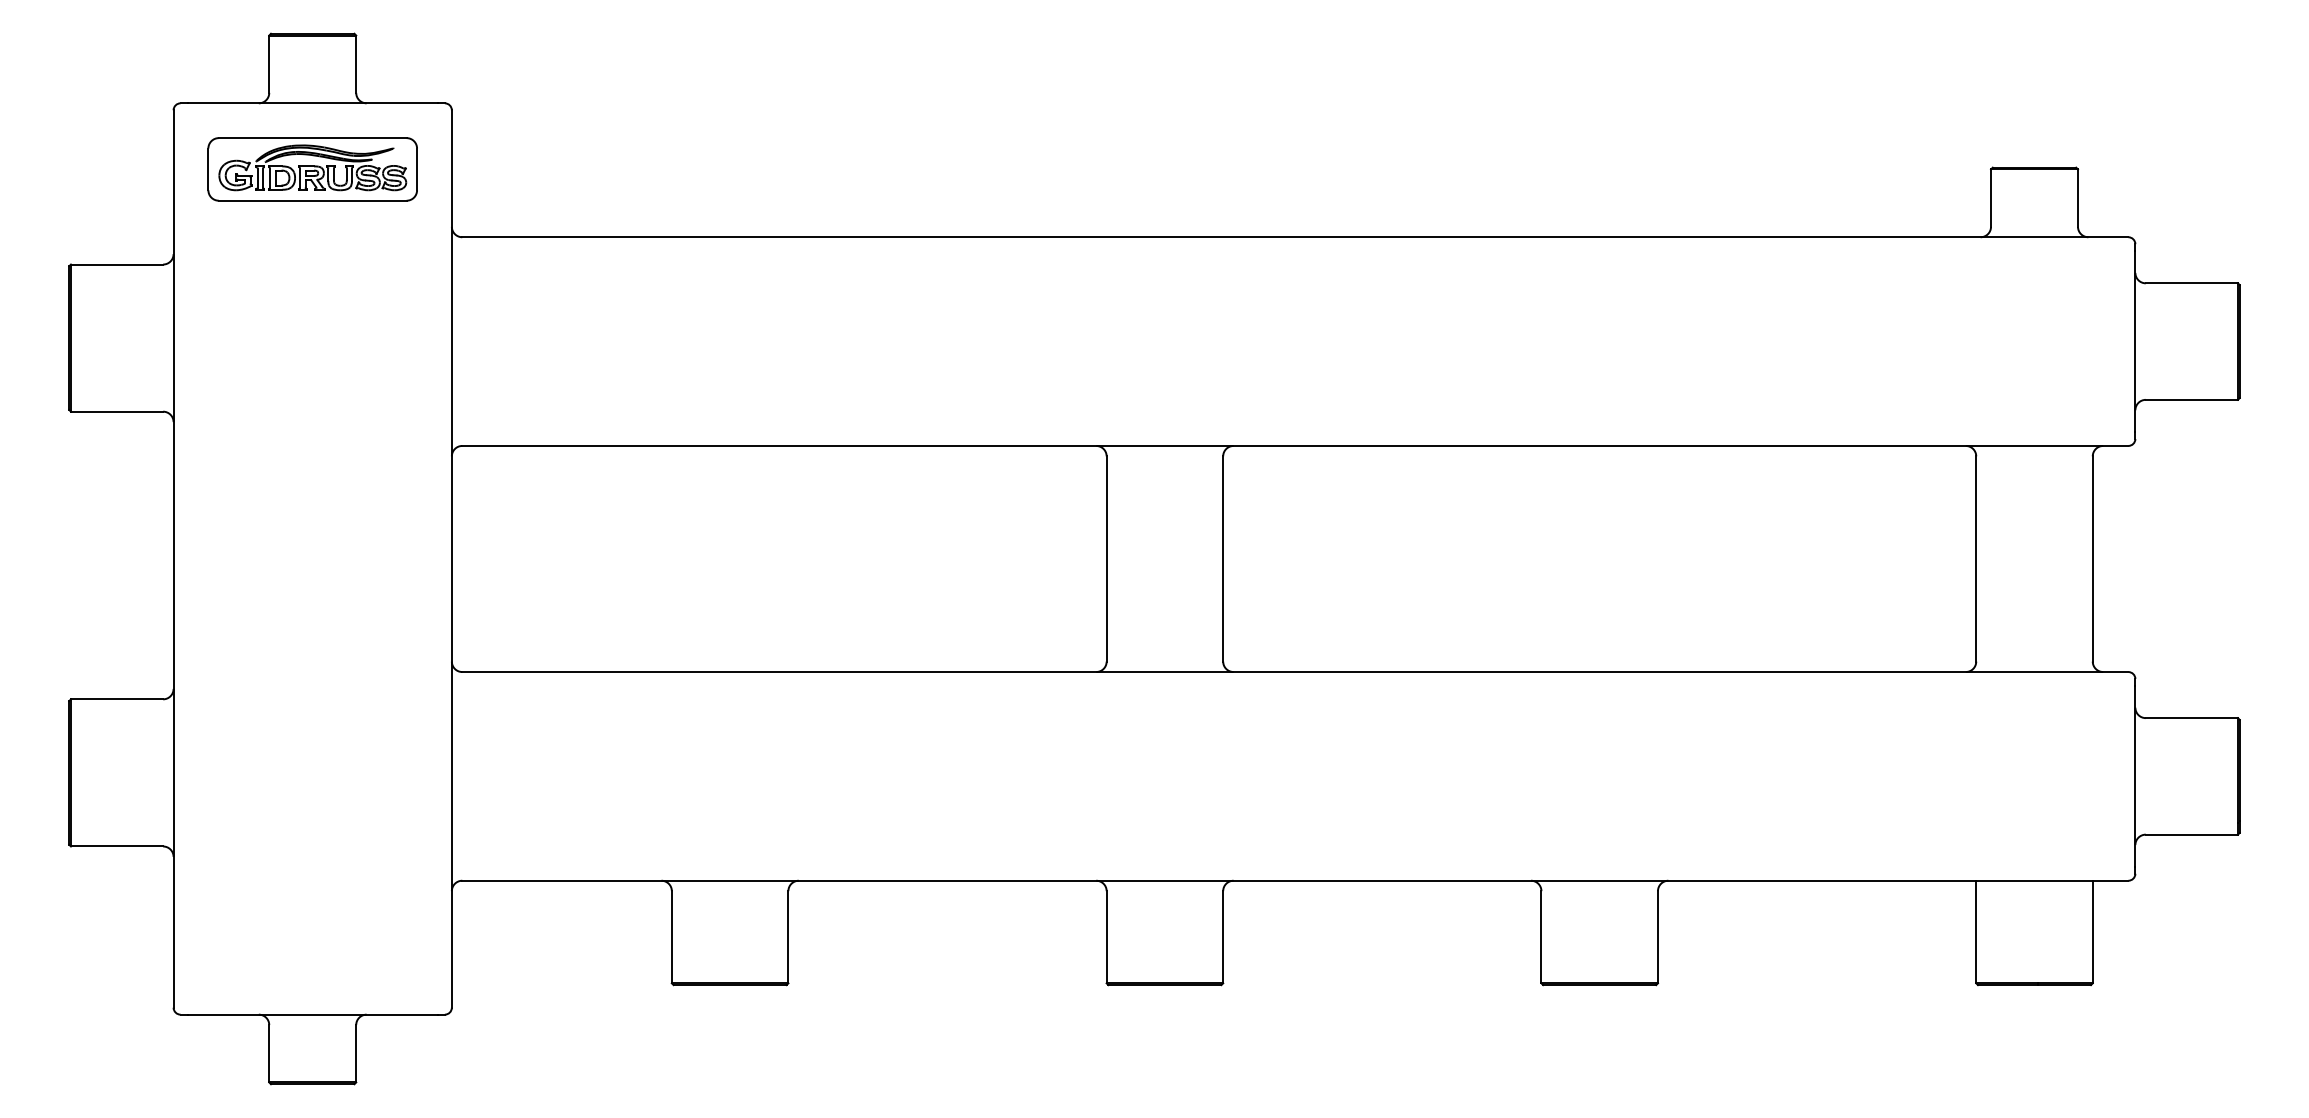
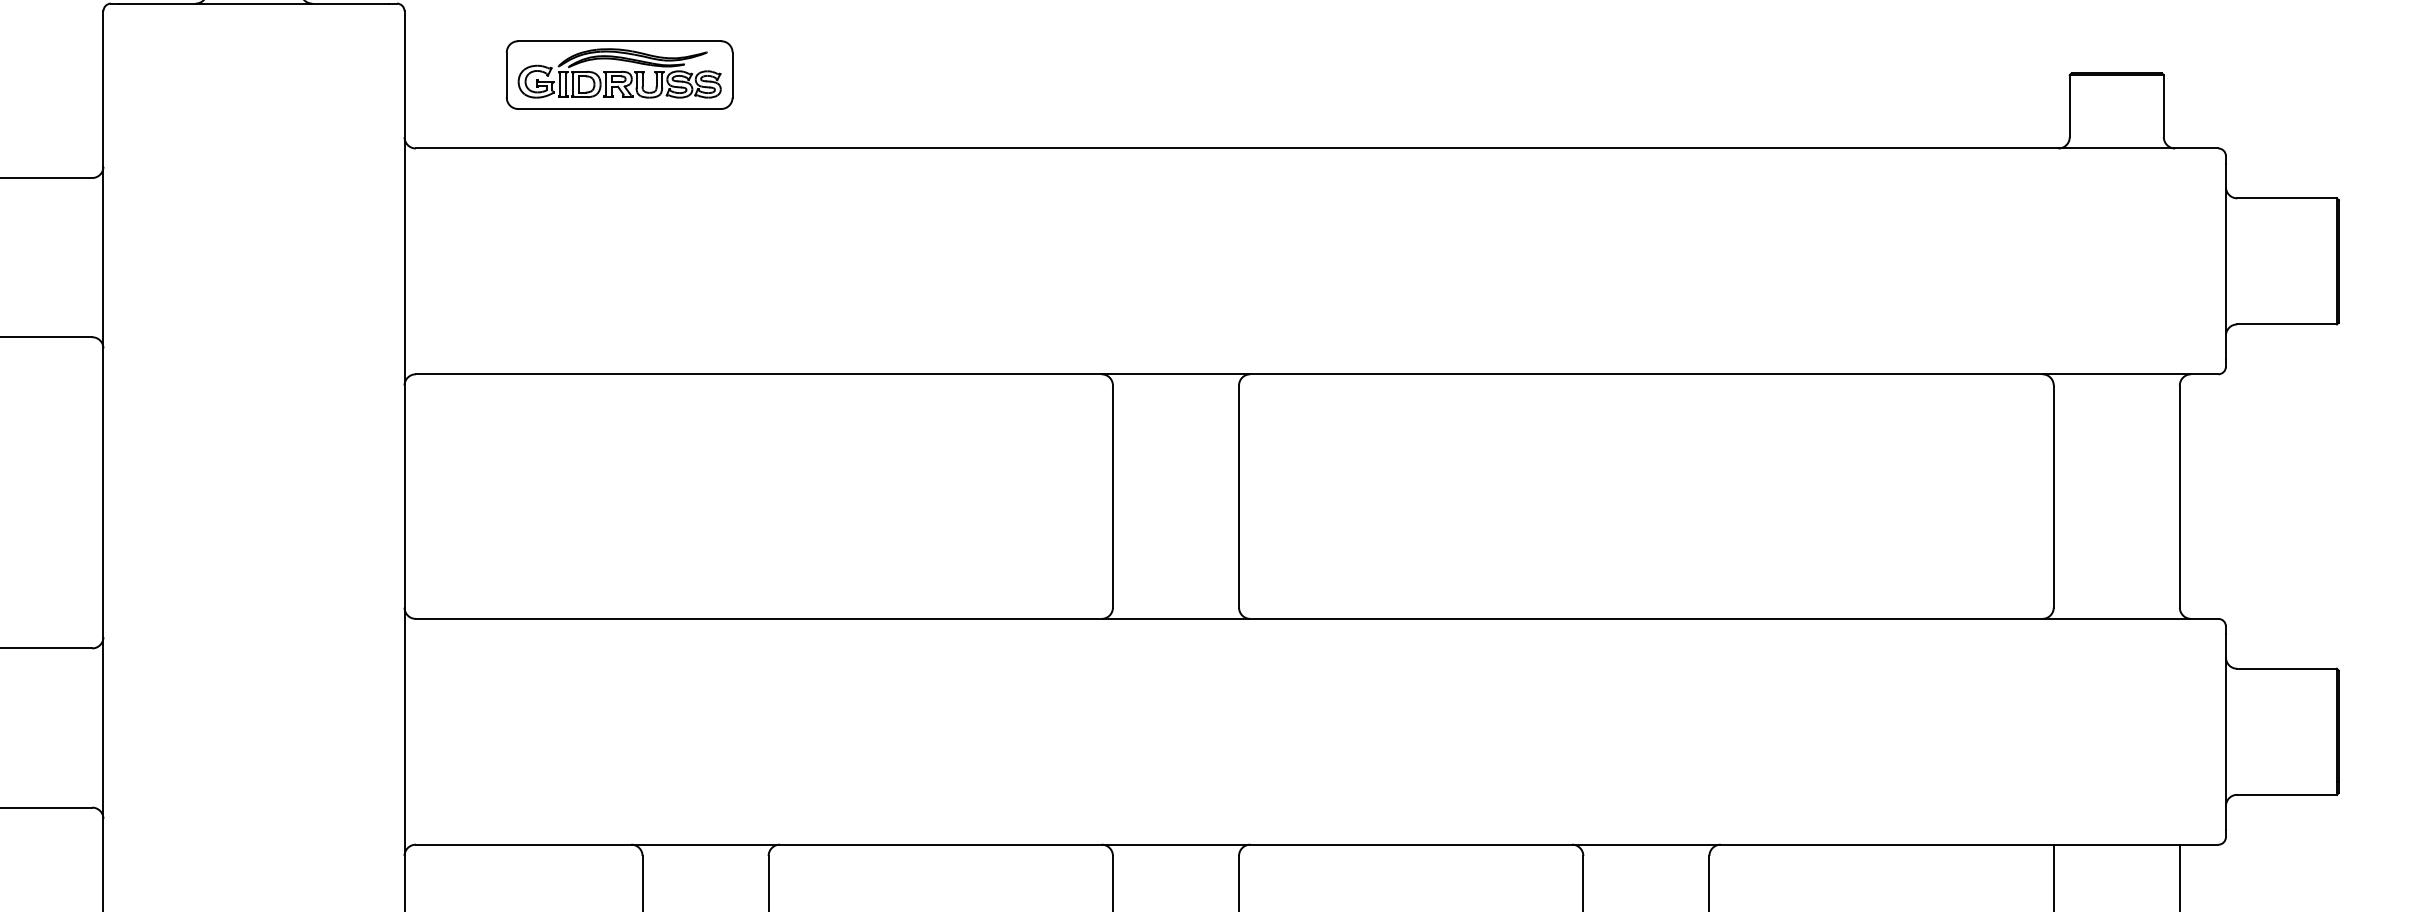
part: (312, 169) -> (619, 75), moved

